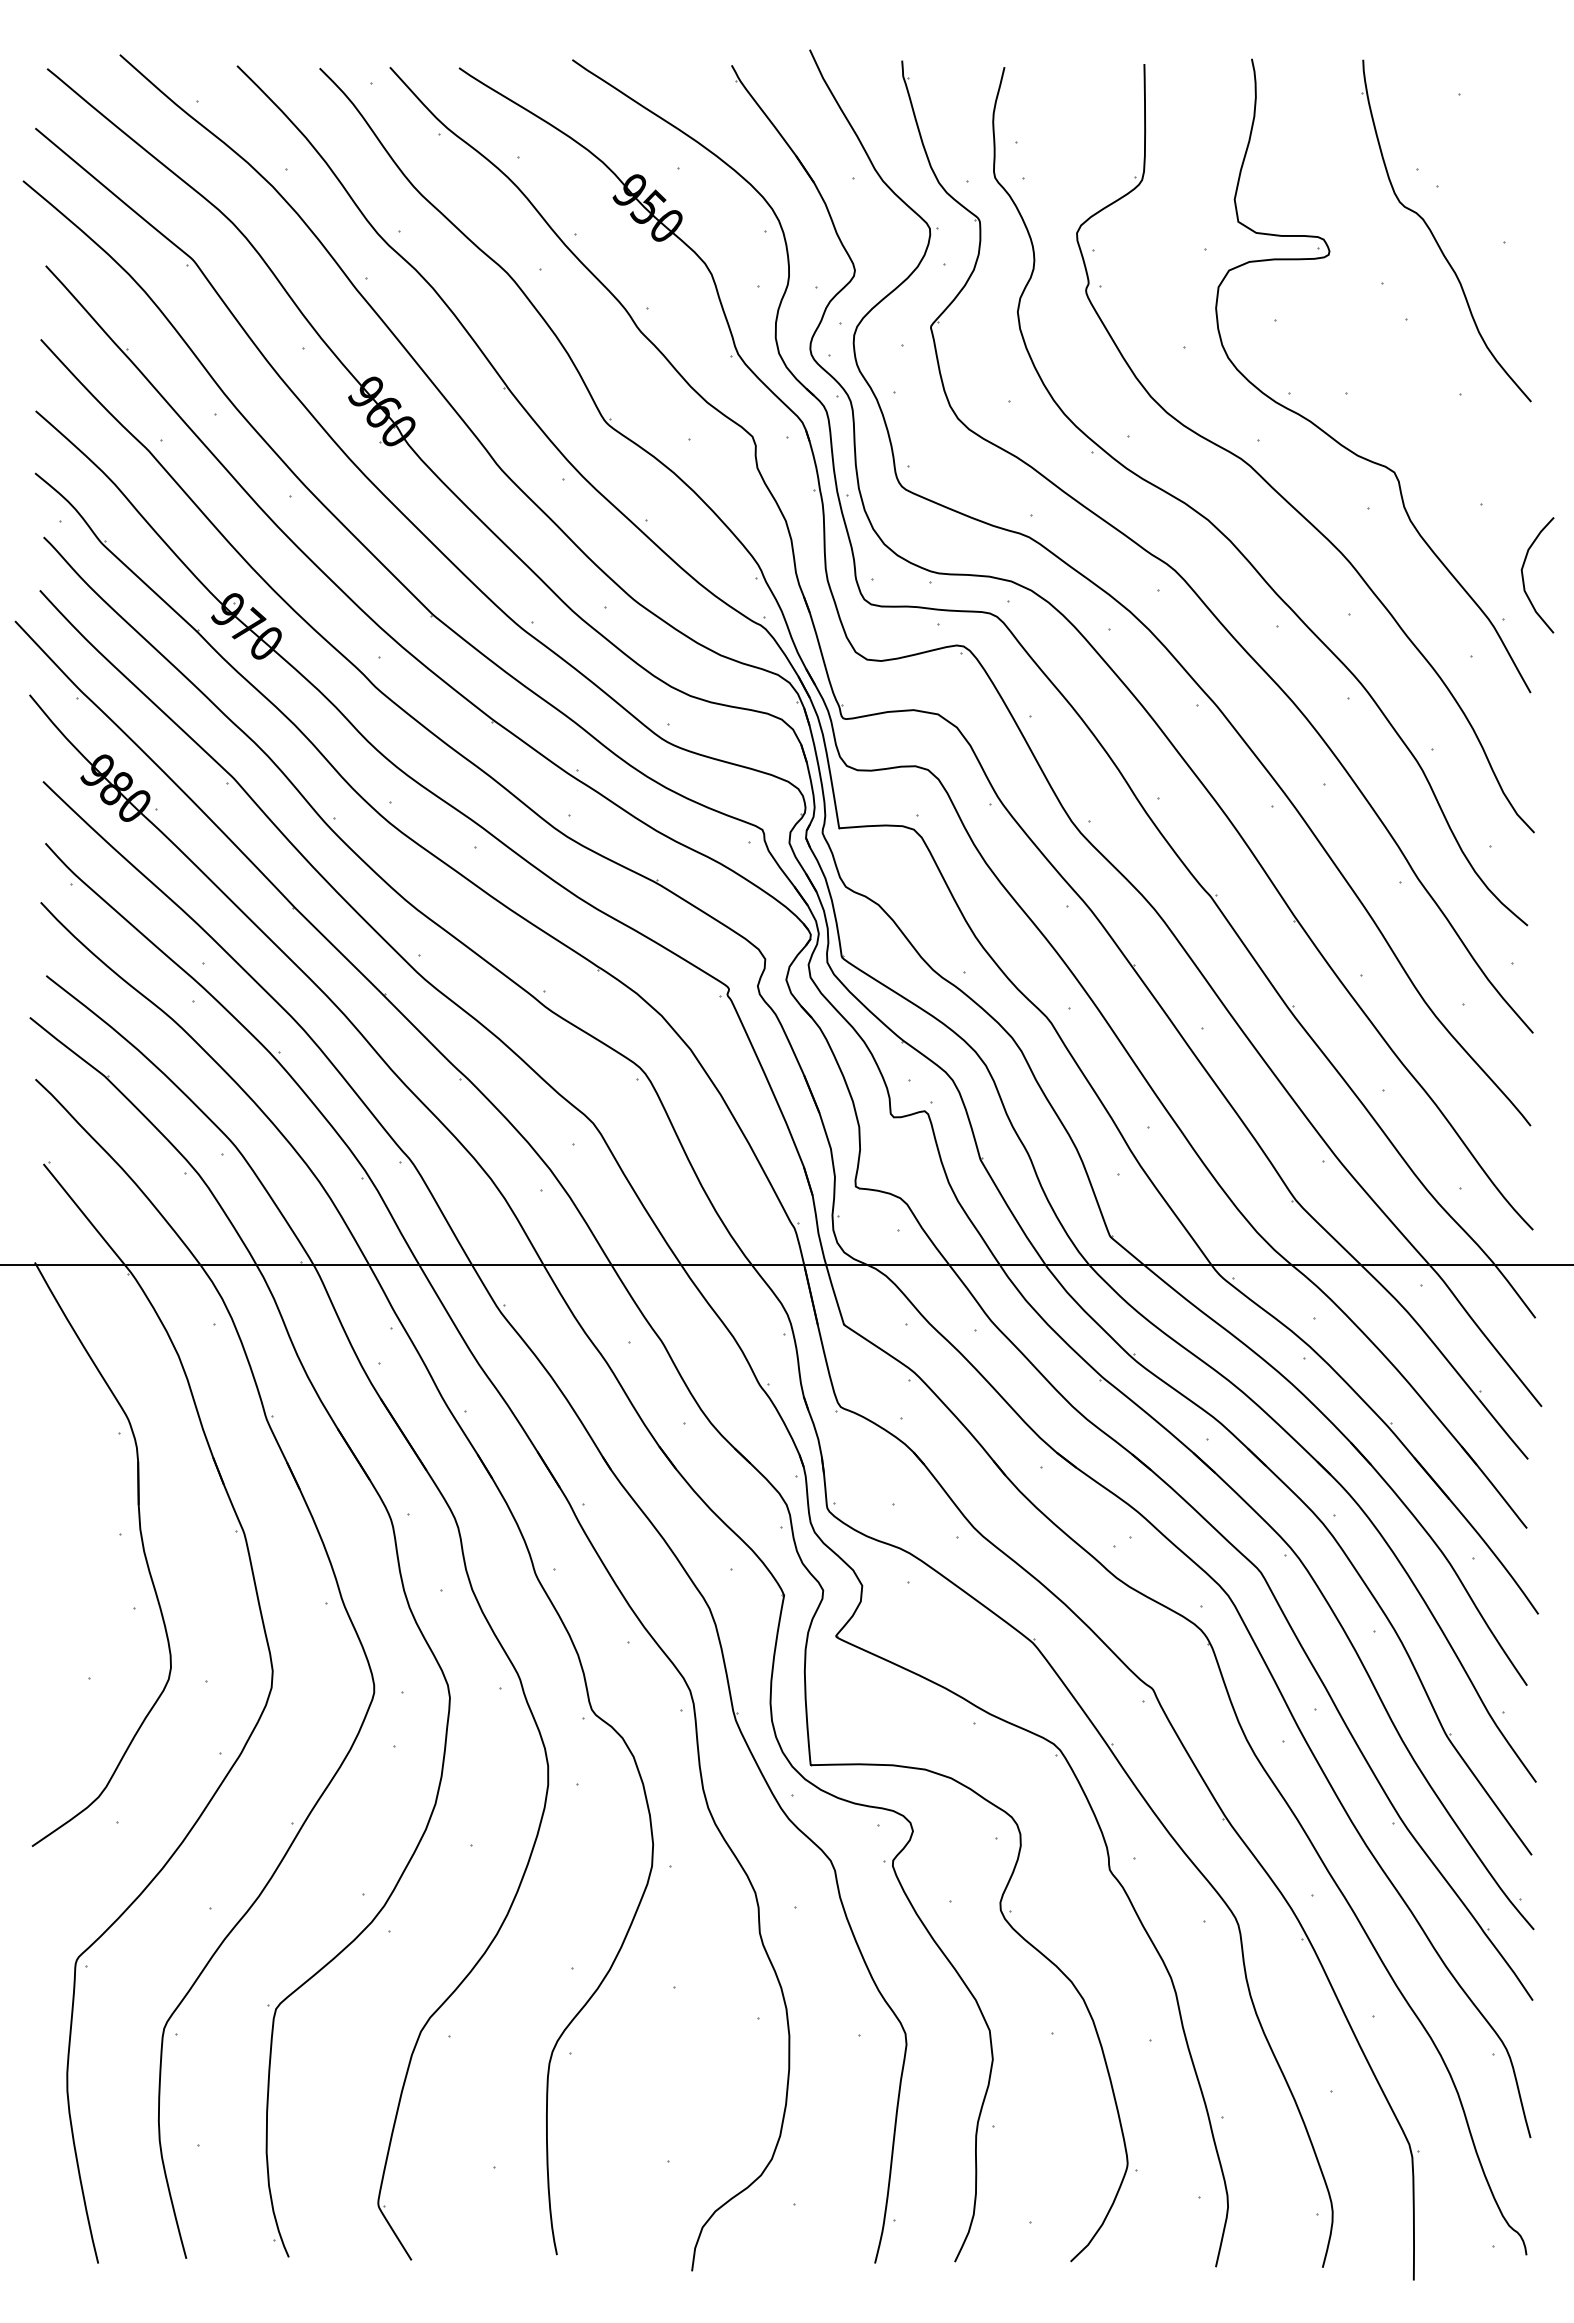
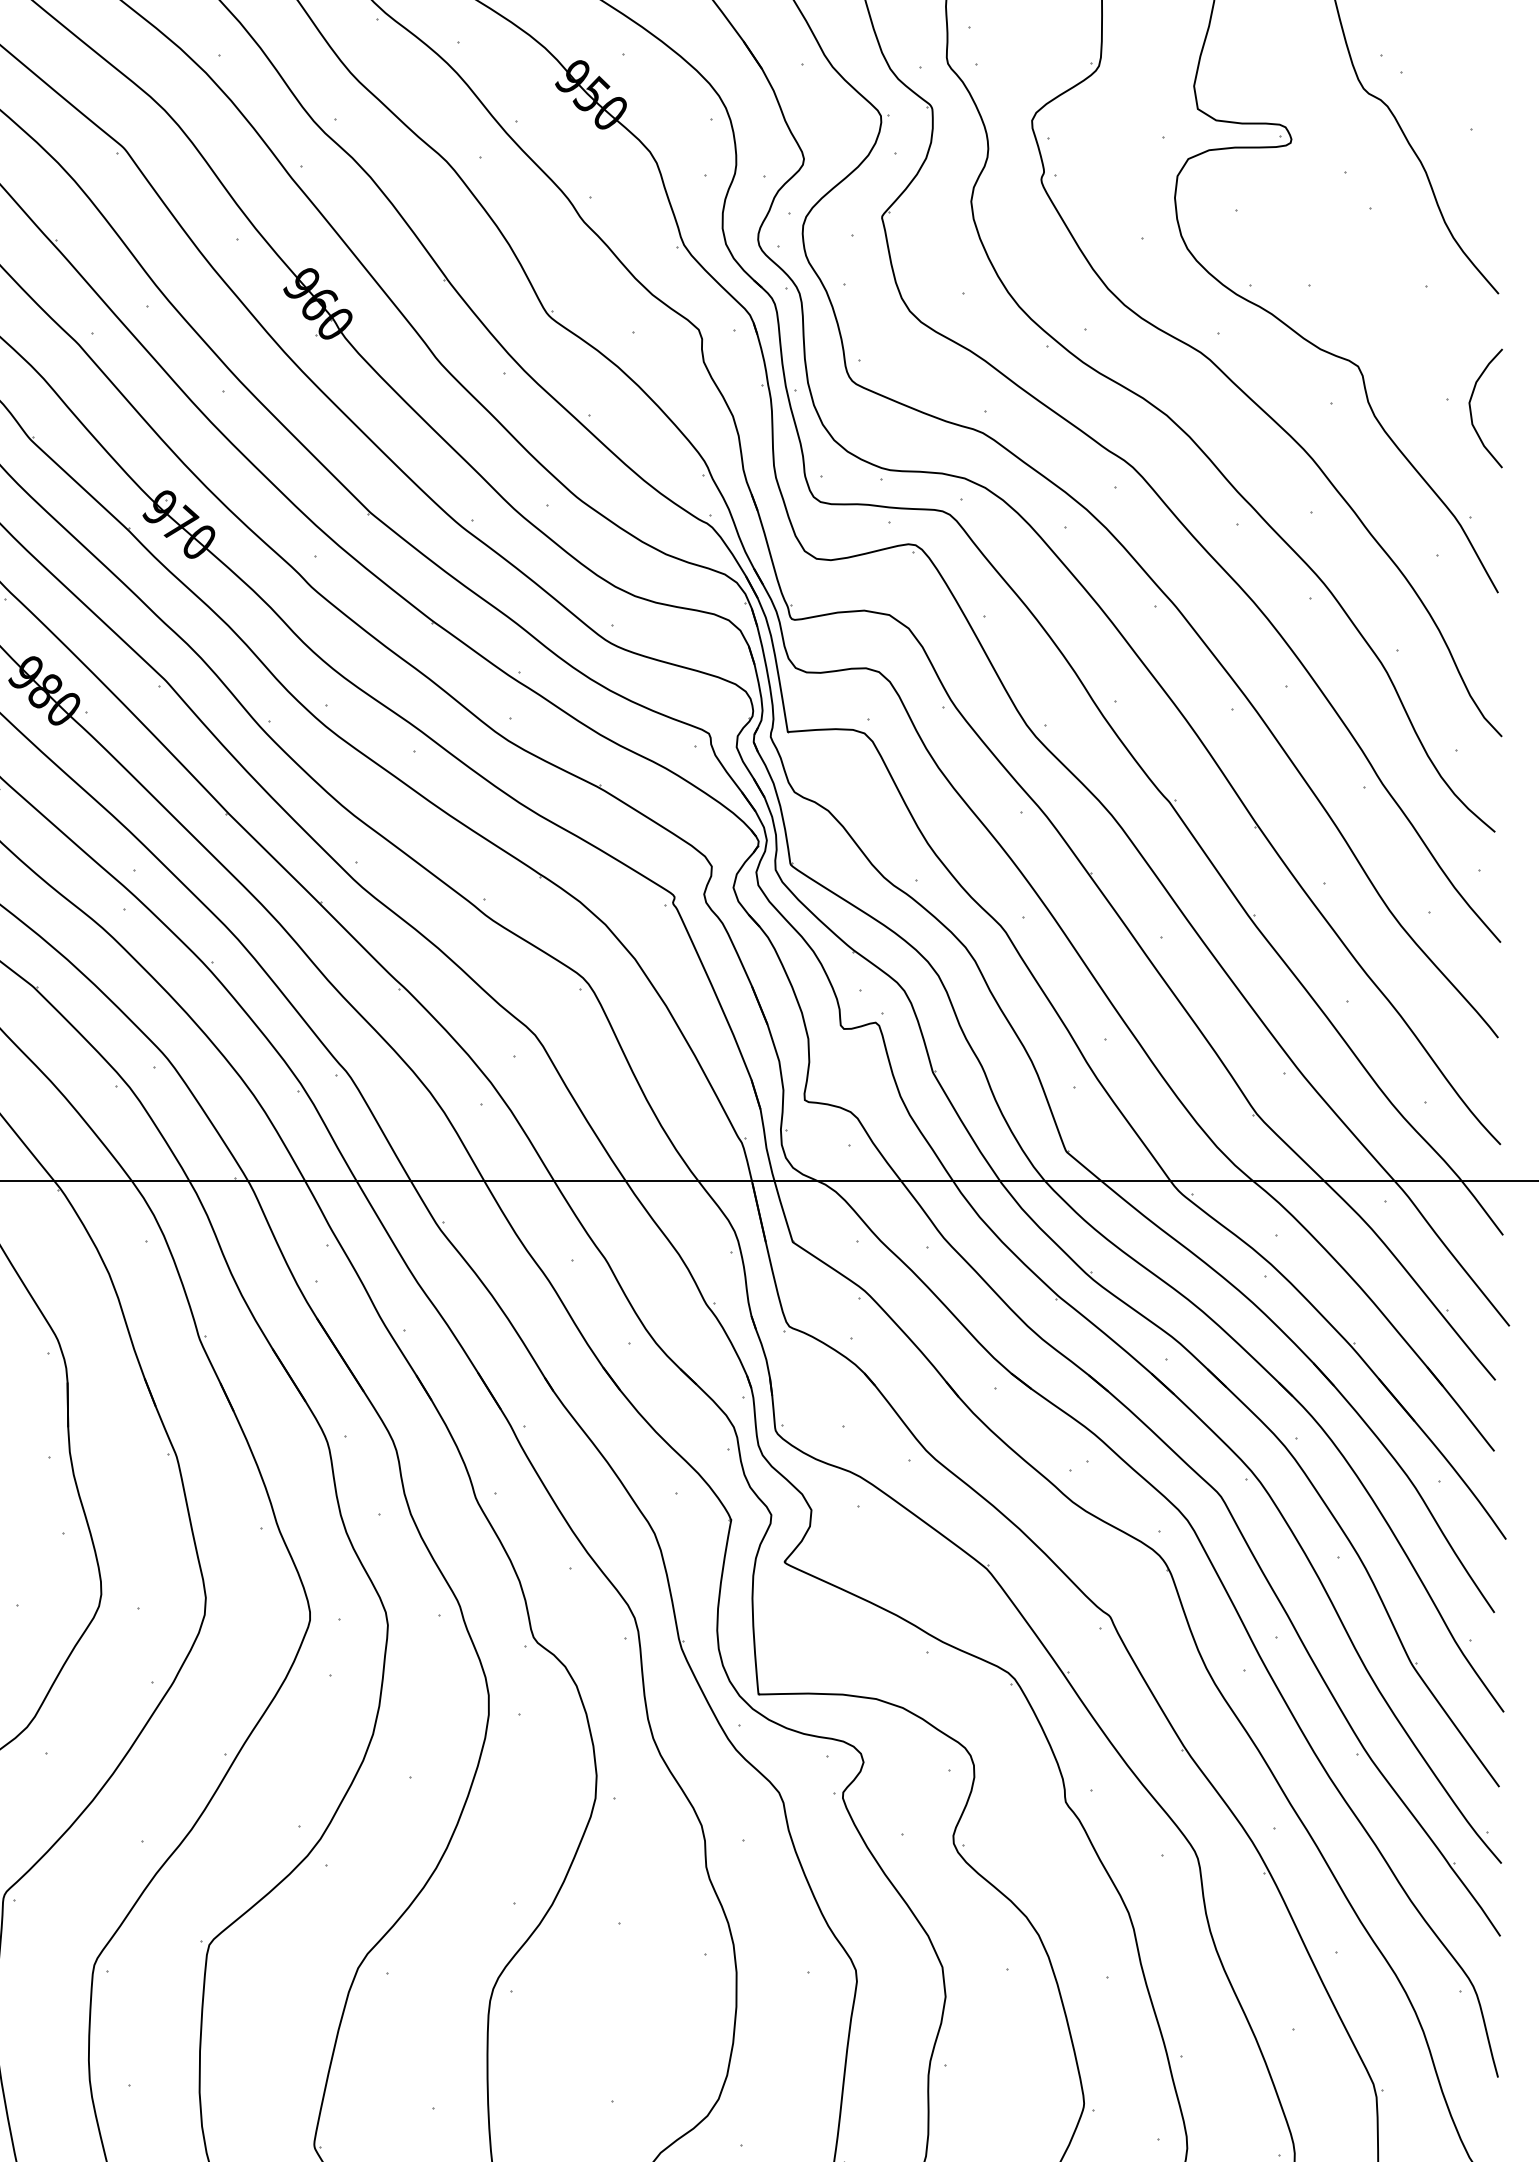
curve: (1524, 580) -> (1472, 413), moved

